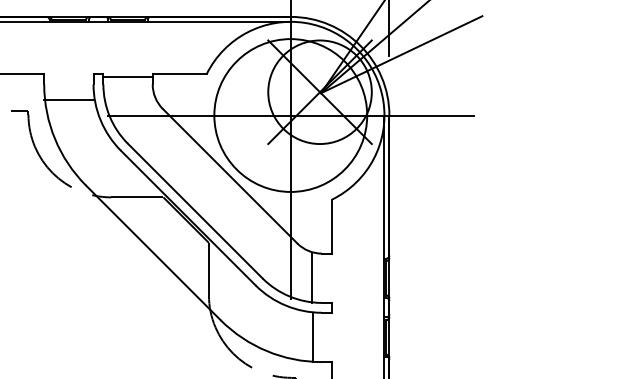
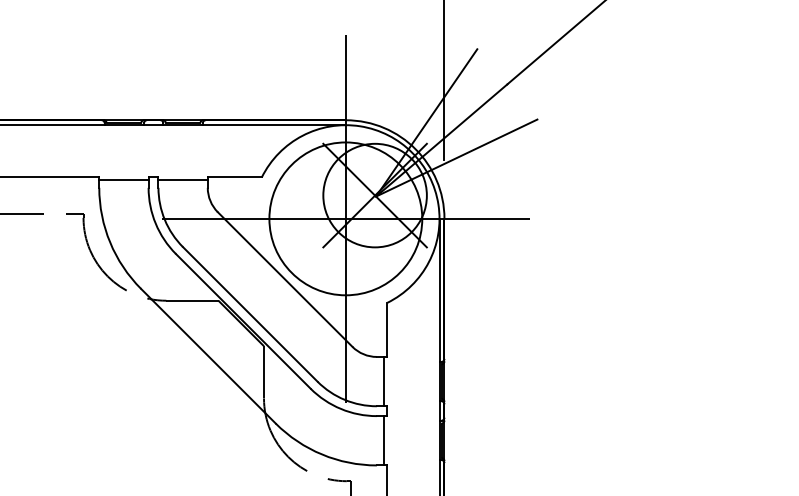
line: (68, 100) -> (123, 180), moved
line: (312, 278) -> (384, 381), moved
line: (313, 337) -> (384, 440), moved

